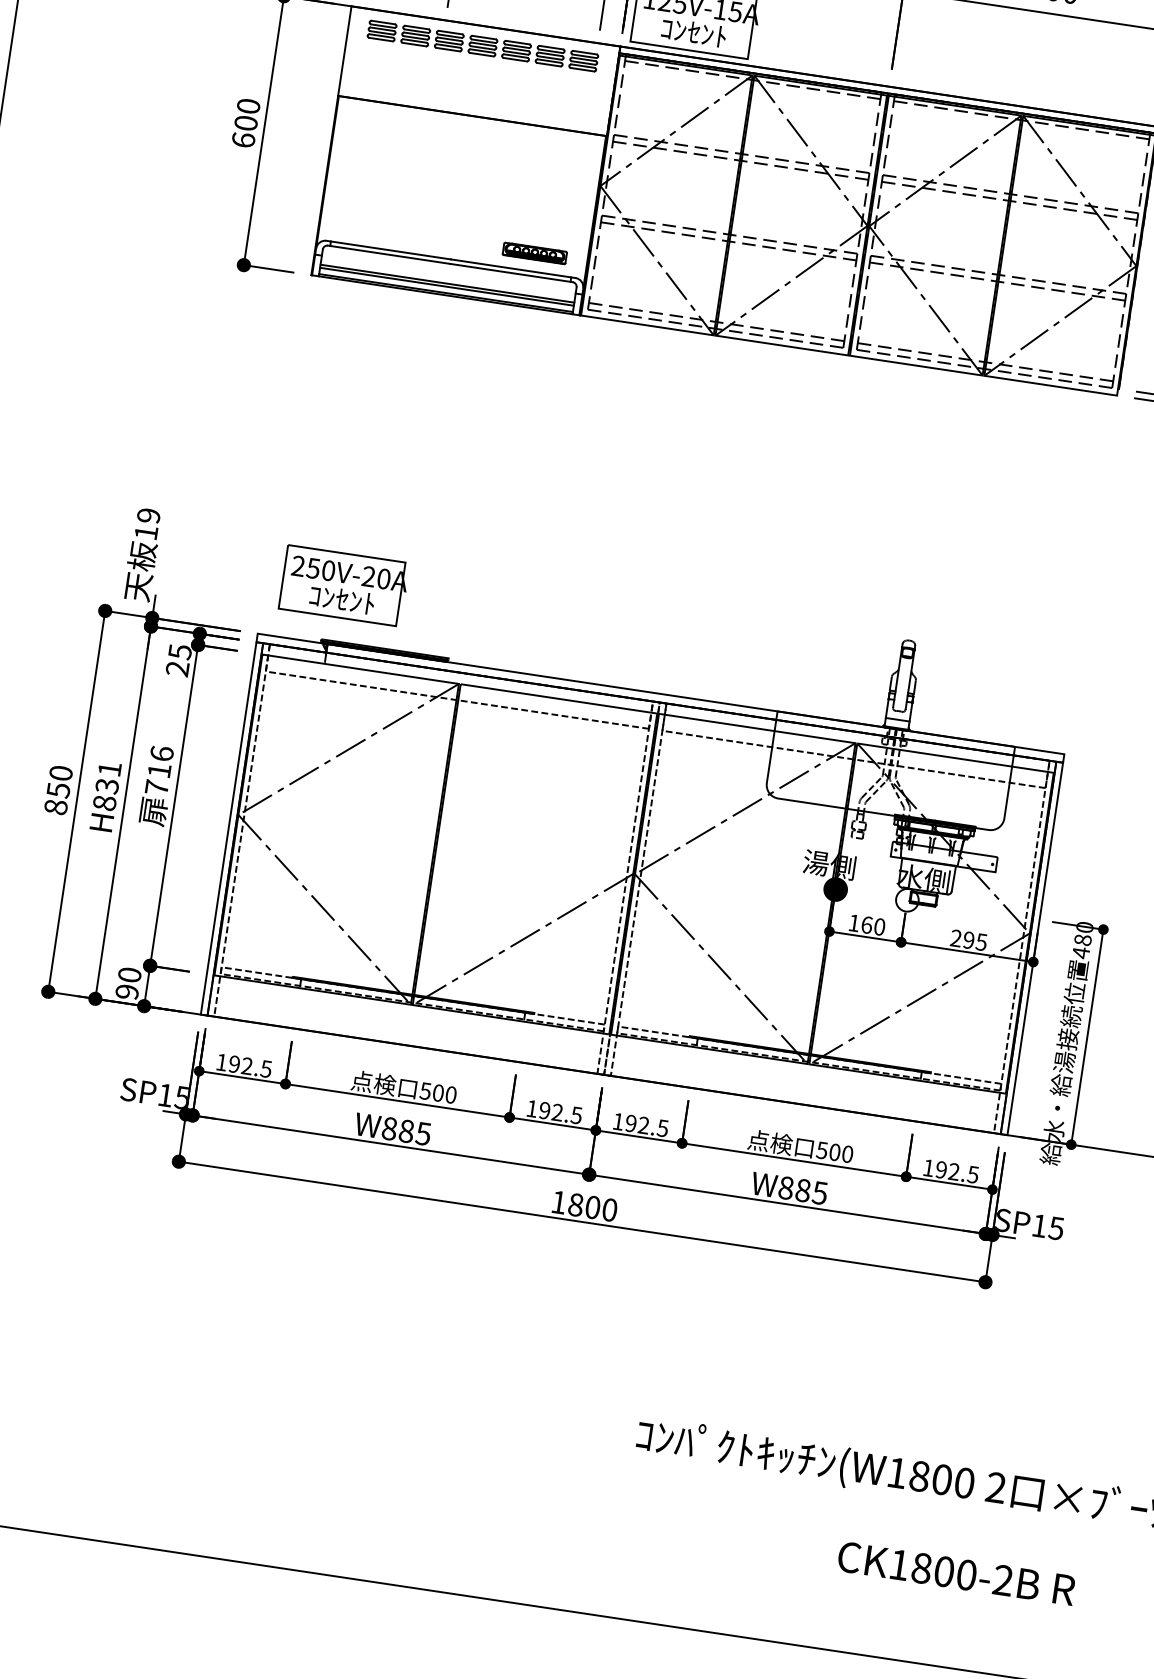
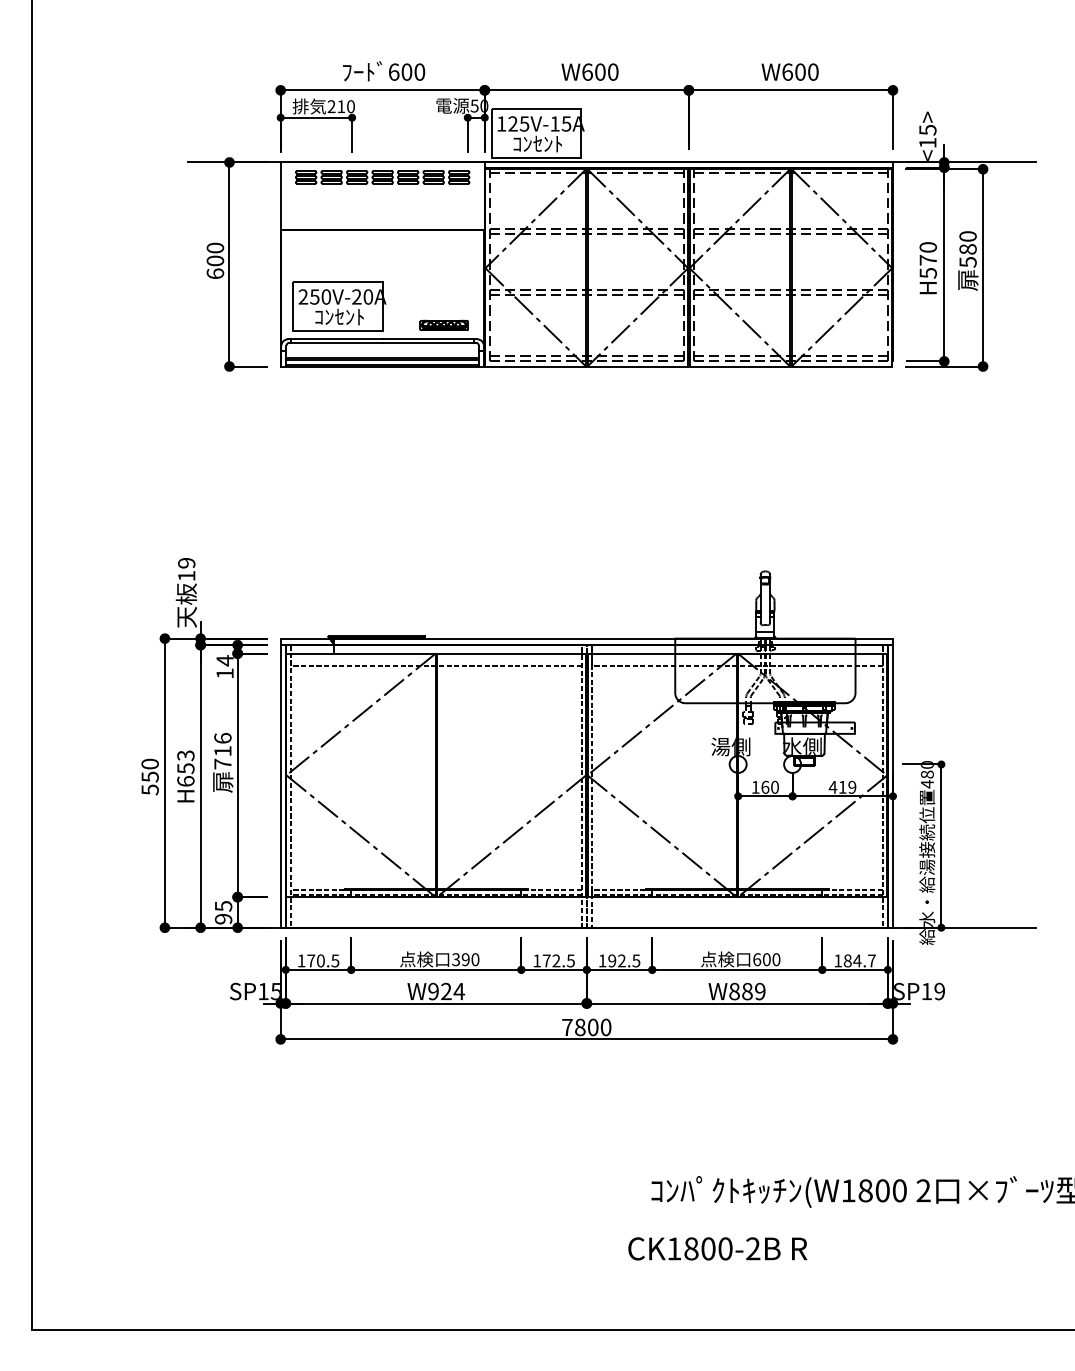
part: (344, 585) -> (339, 306), moved
text: (178, 659) -> (224, 666), 25 -> 14
text: (106, 786) -> (185, 768), H831 -> H653
text: (55, 806) -> (149, 789), 850 -> 550
fill: (834, 888) -> (737, 763), removed
text: (968, 939) -> (842, 786), 295 -> 419
text: (129, 975) -> (223, 906), 90 -> 95
text: (240, 1064) -> (315, 960), 192.5 -> 170.5
text: (431, 1091) -> (460, 959), 500 -> 390
text: (544, 1110) -> (546, 960), 192.5 -> 172.5
text: (406, 1131) -> (446, 991), W885 -> W924
text: (822, 1150) -> (757, 959), 500 -> 600
text: (956, 1171) -> (859, 960), 192.5 -> 184.7
text: (819, 1192) -> (759, 991), W885 -> W889
text: (559, 1202) -> (567, 1027), 1800 -> 7800
text: (1056, 1228) -> (939, 991), SP15 -> SP19
text: (956, 1572) -> (717, 1248), moved

